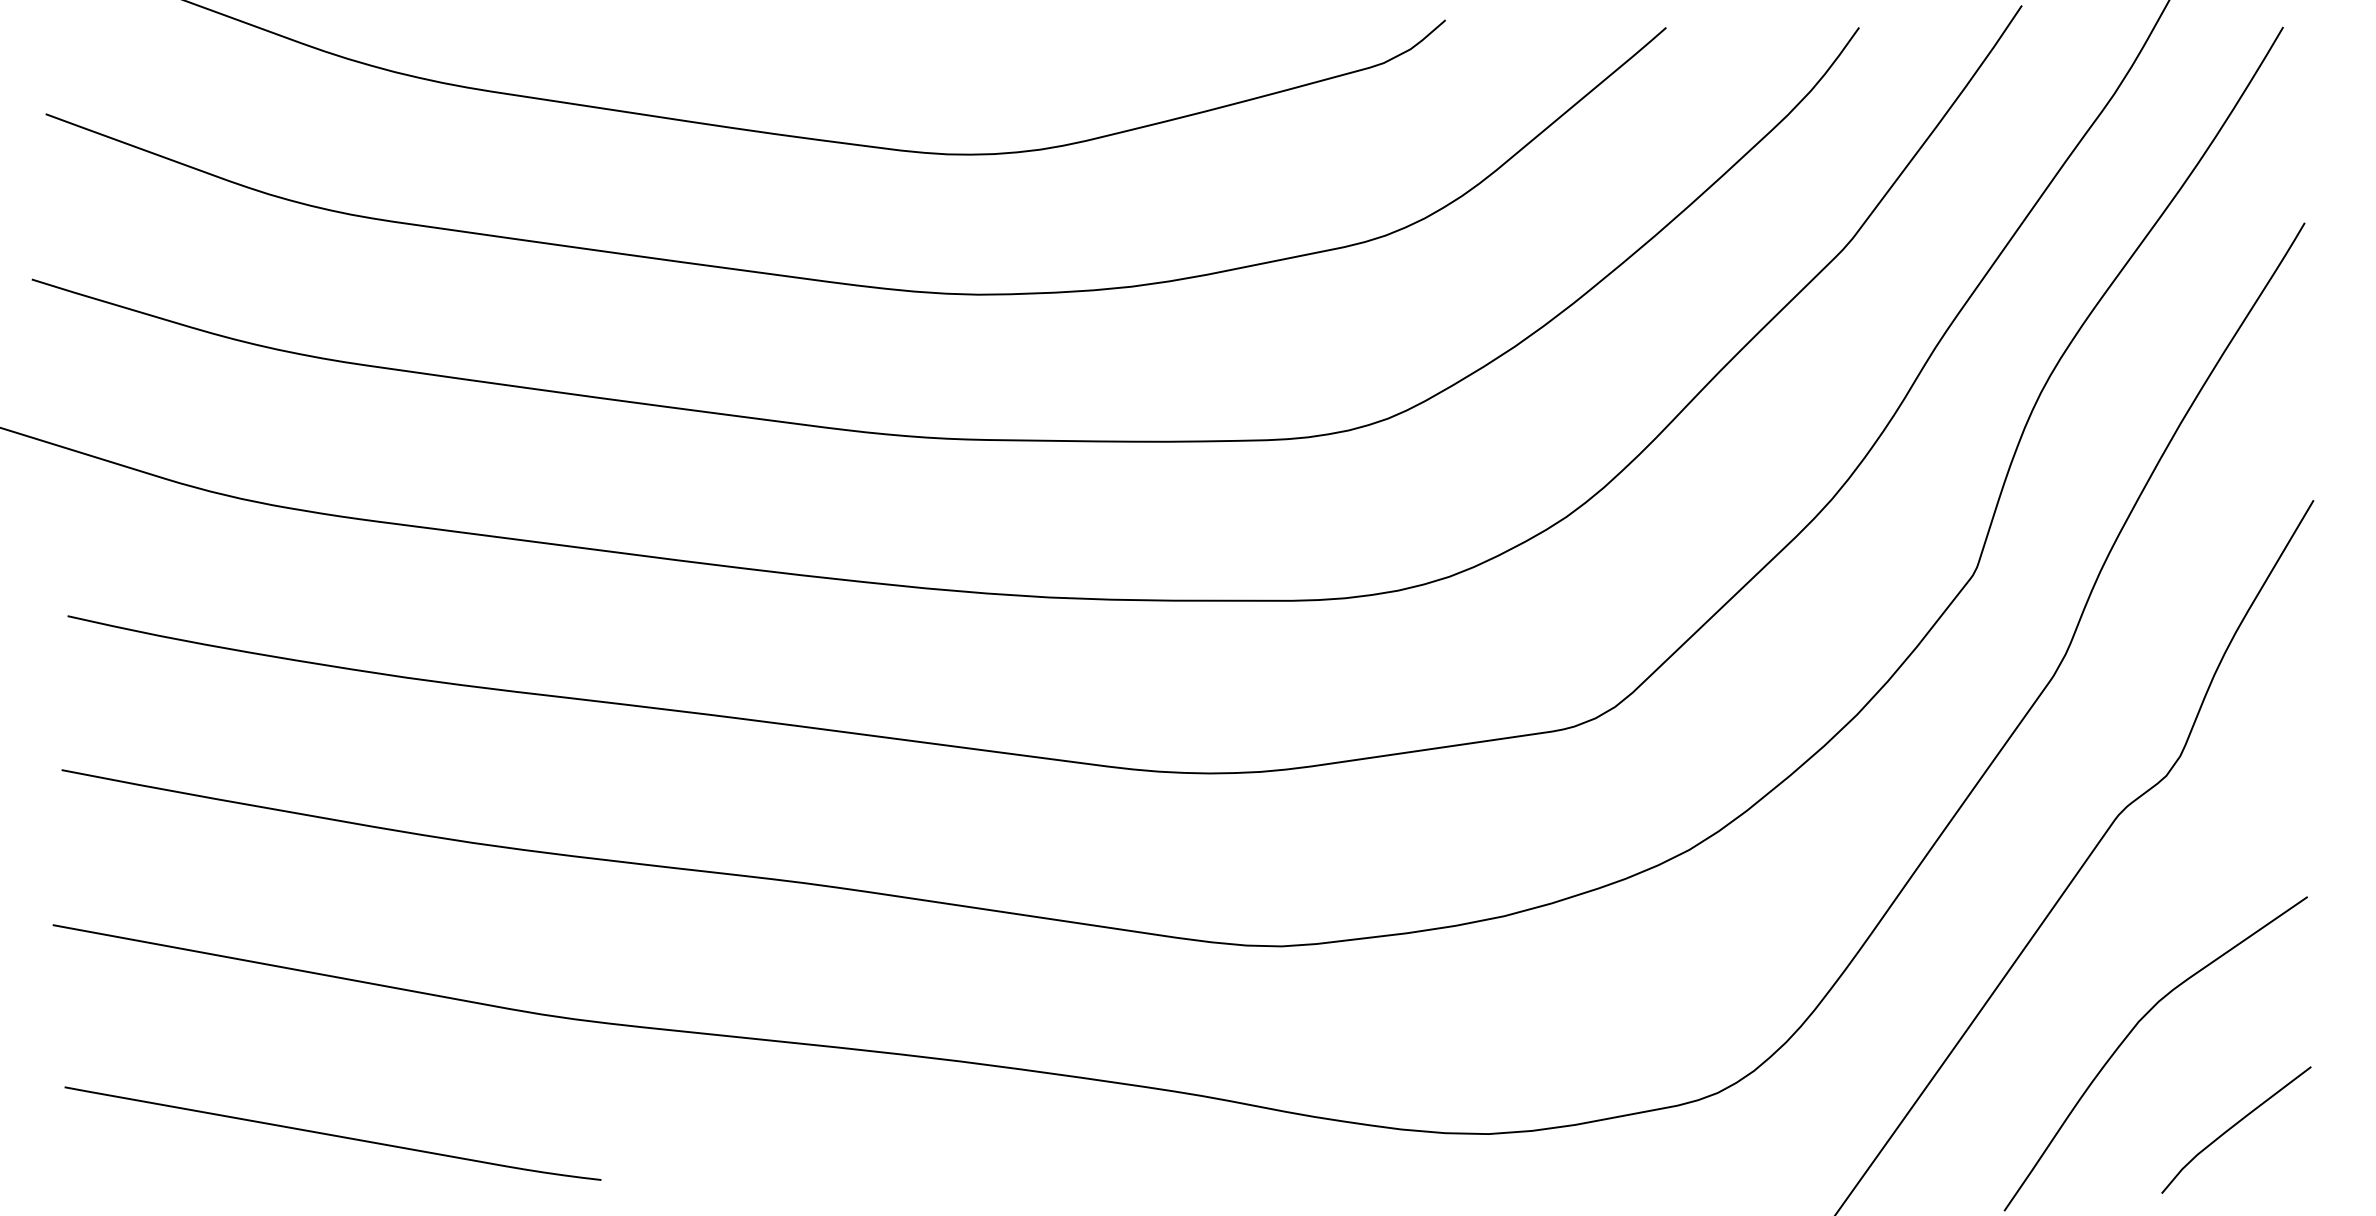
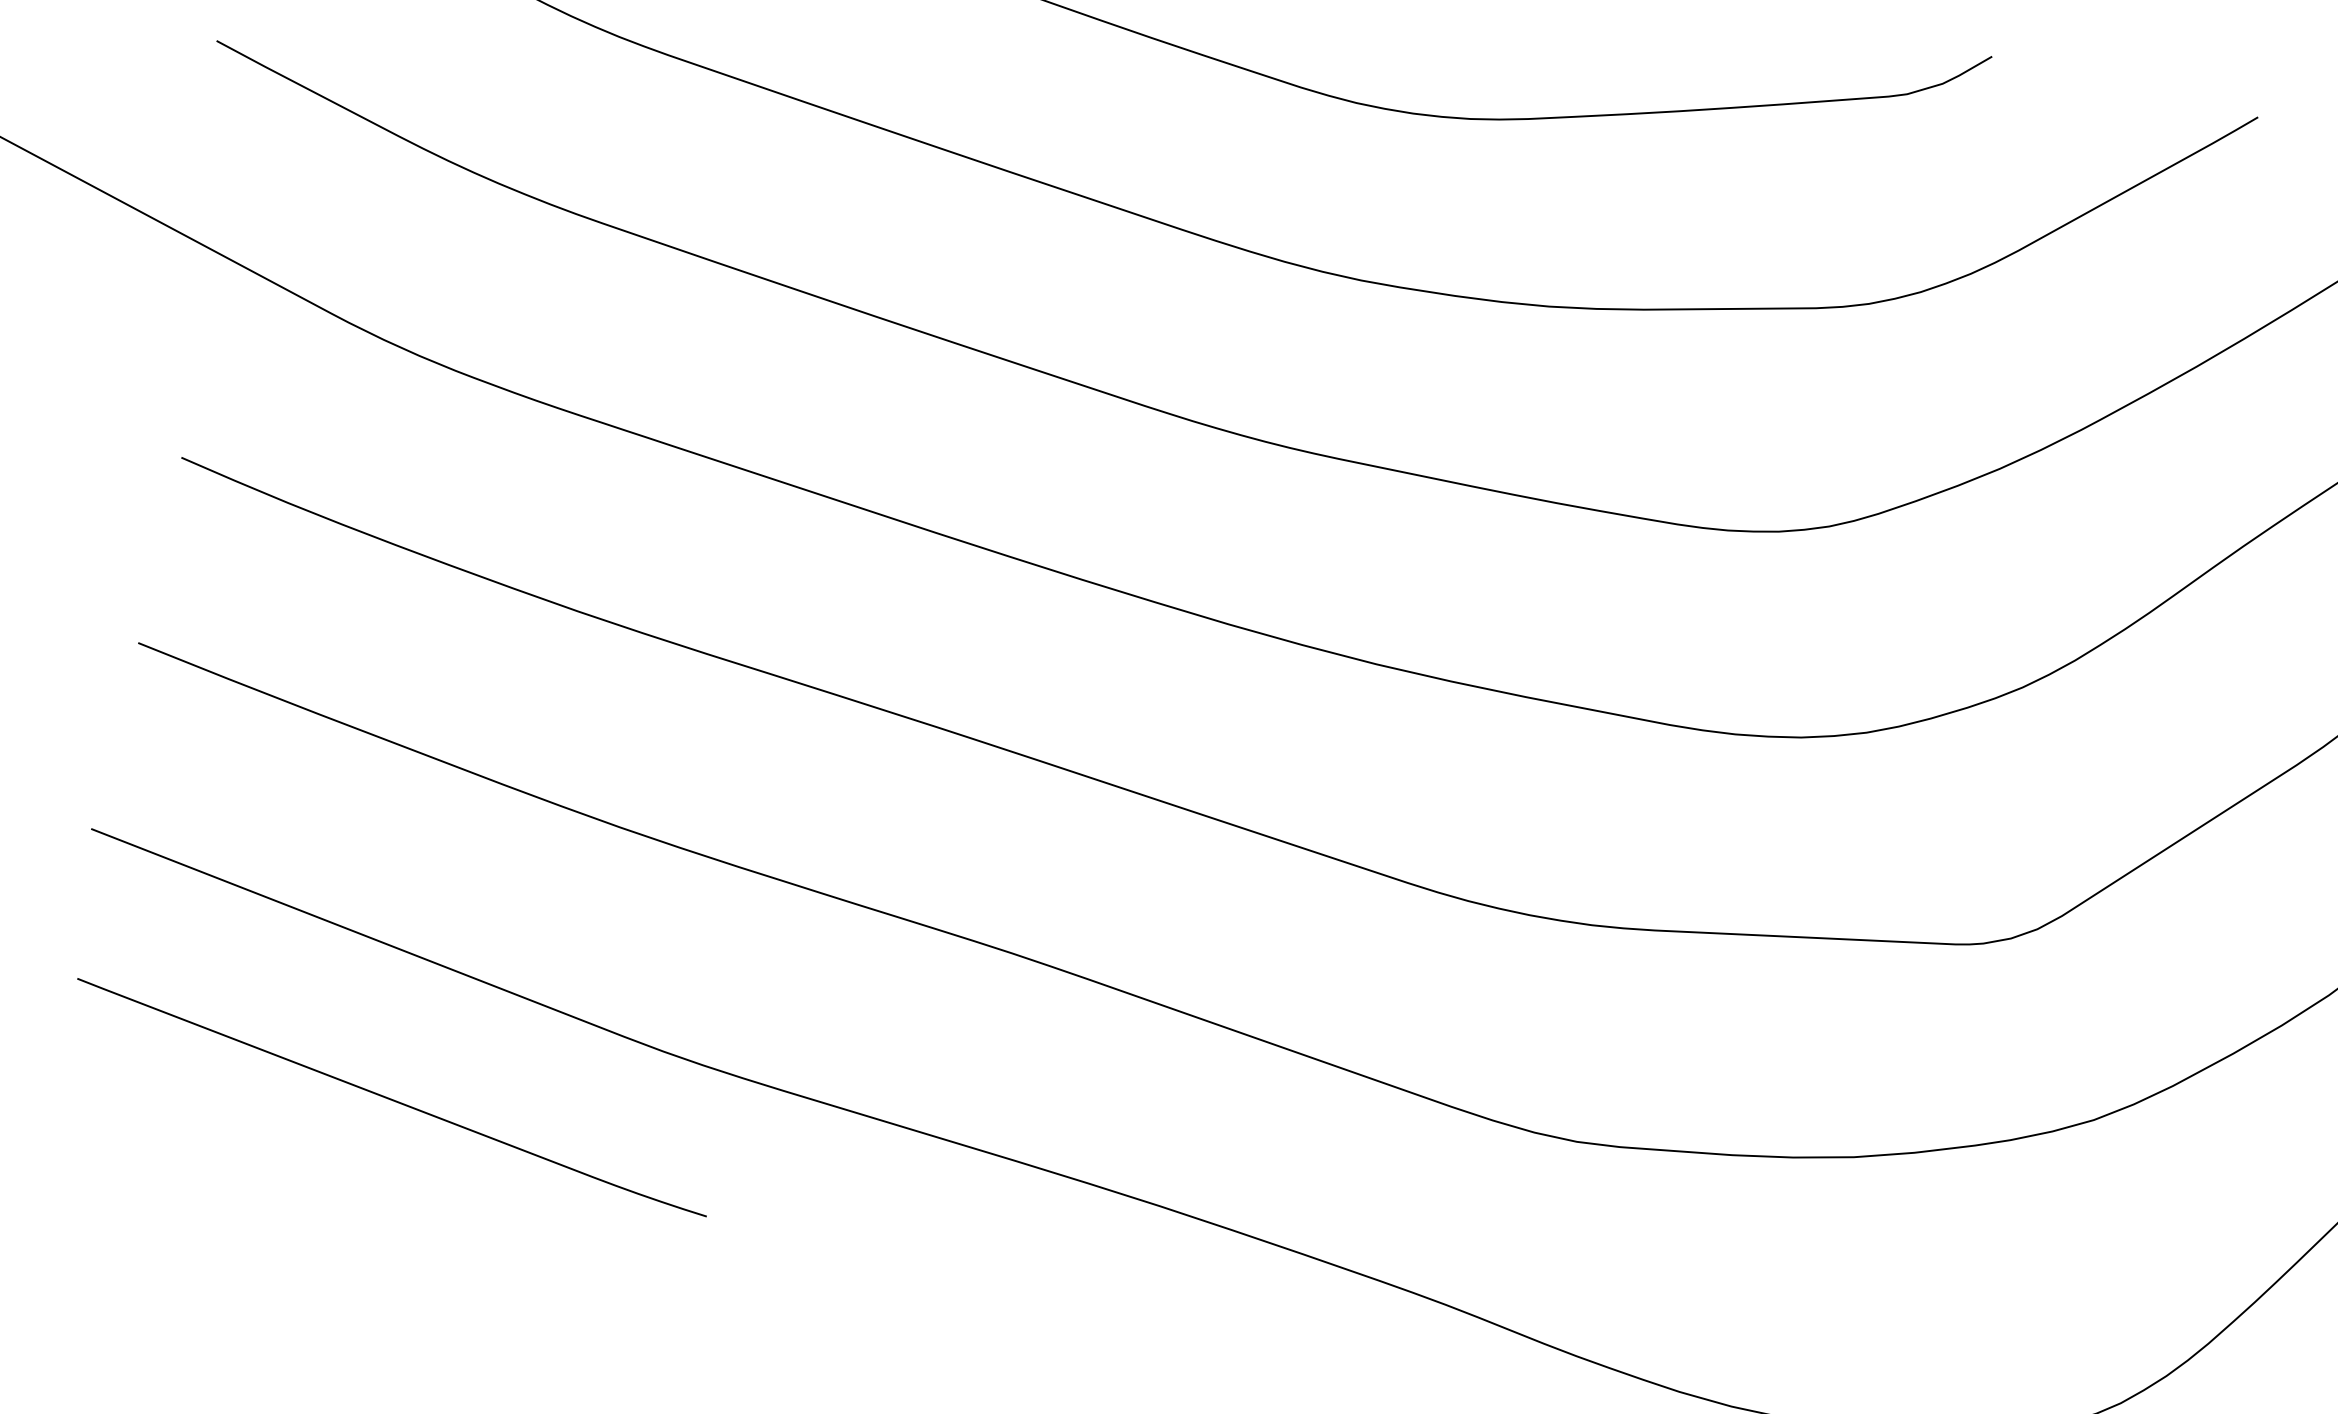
curve: (332, 1134) -> (391, 1098), moved

